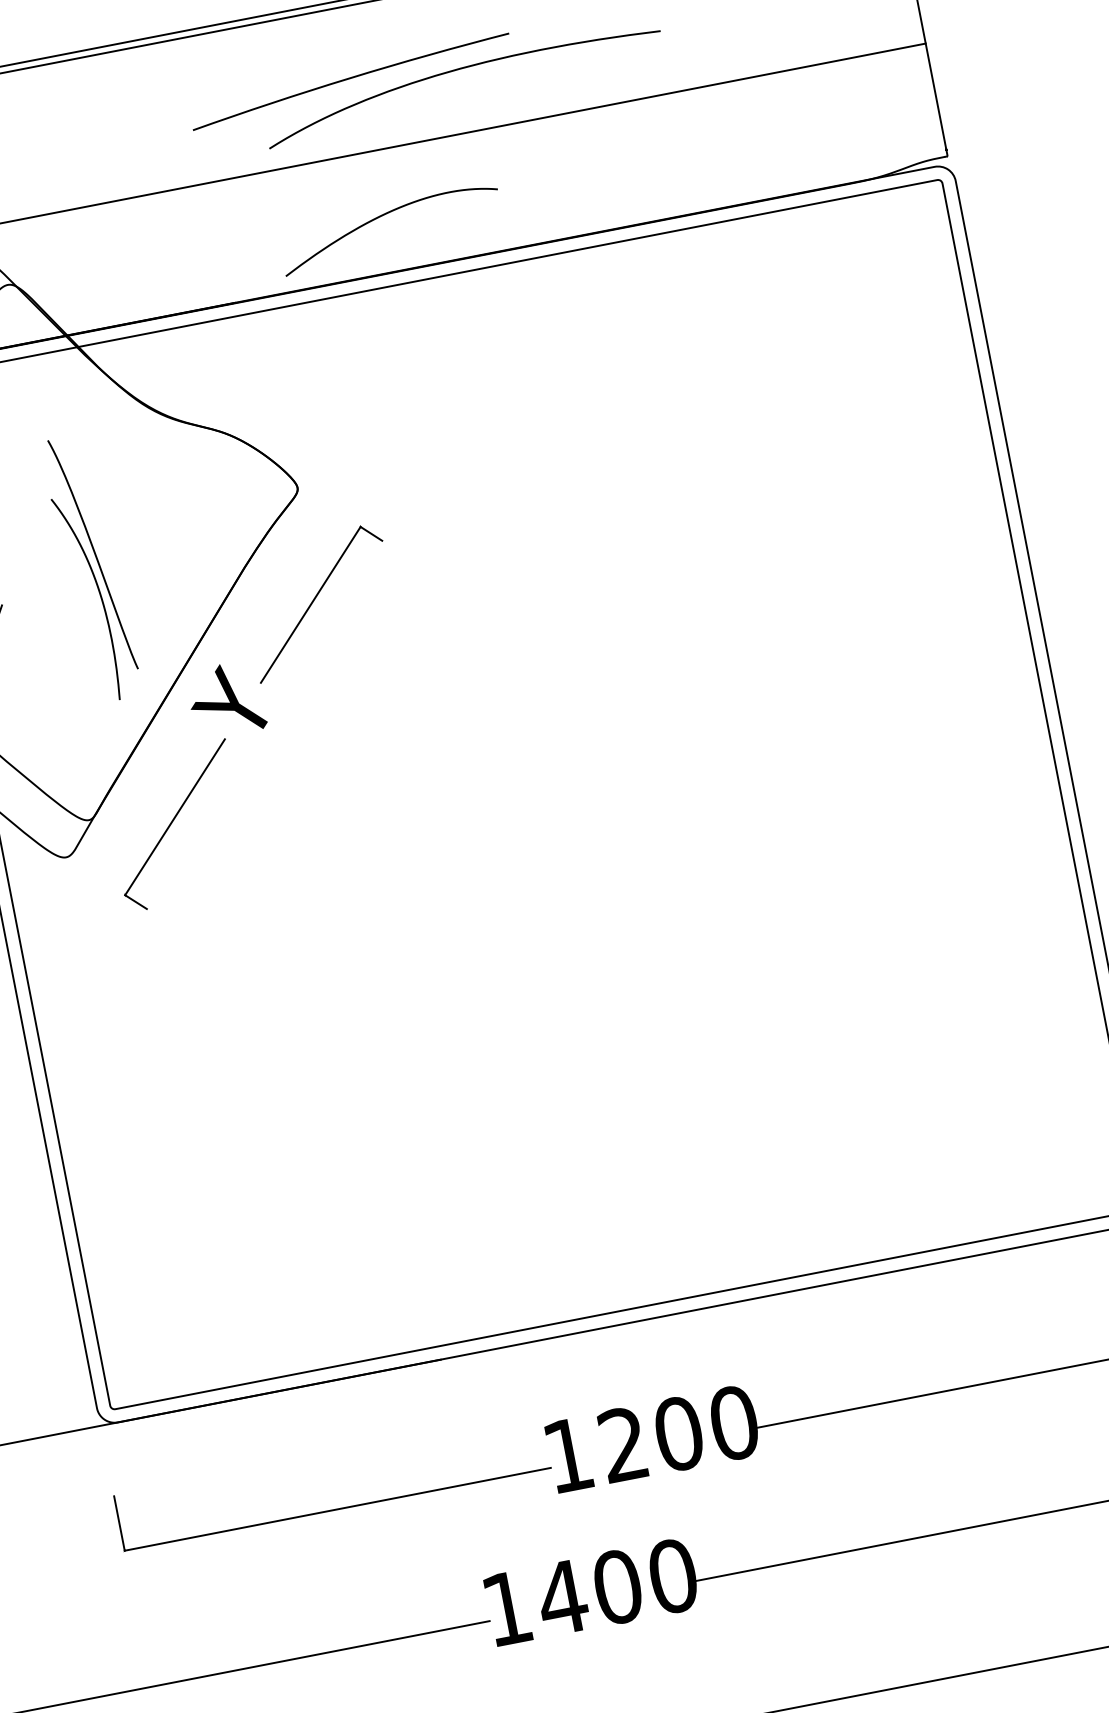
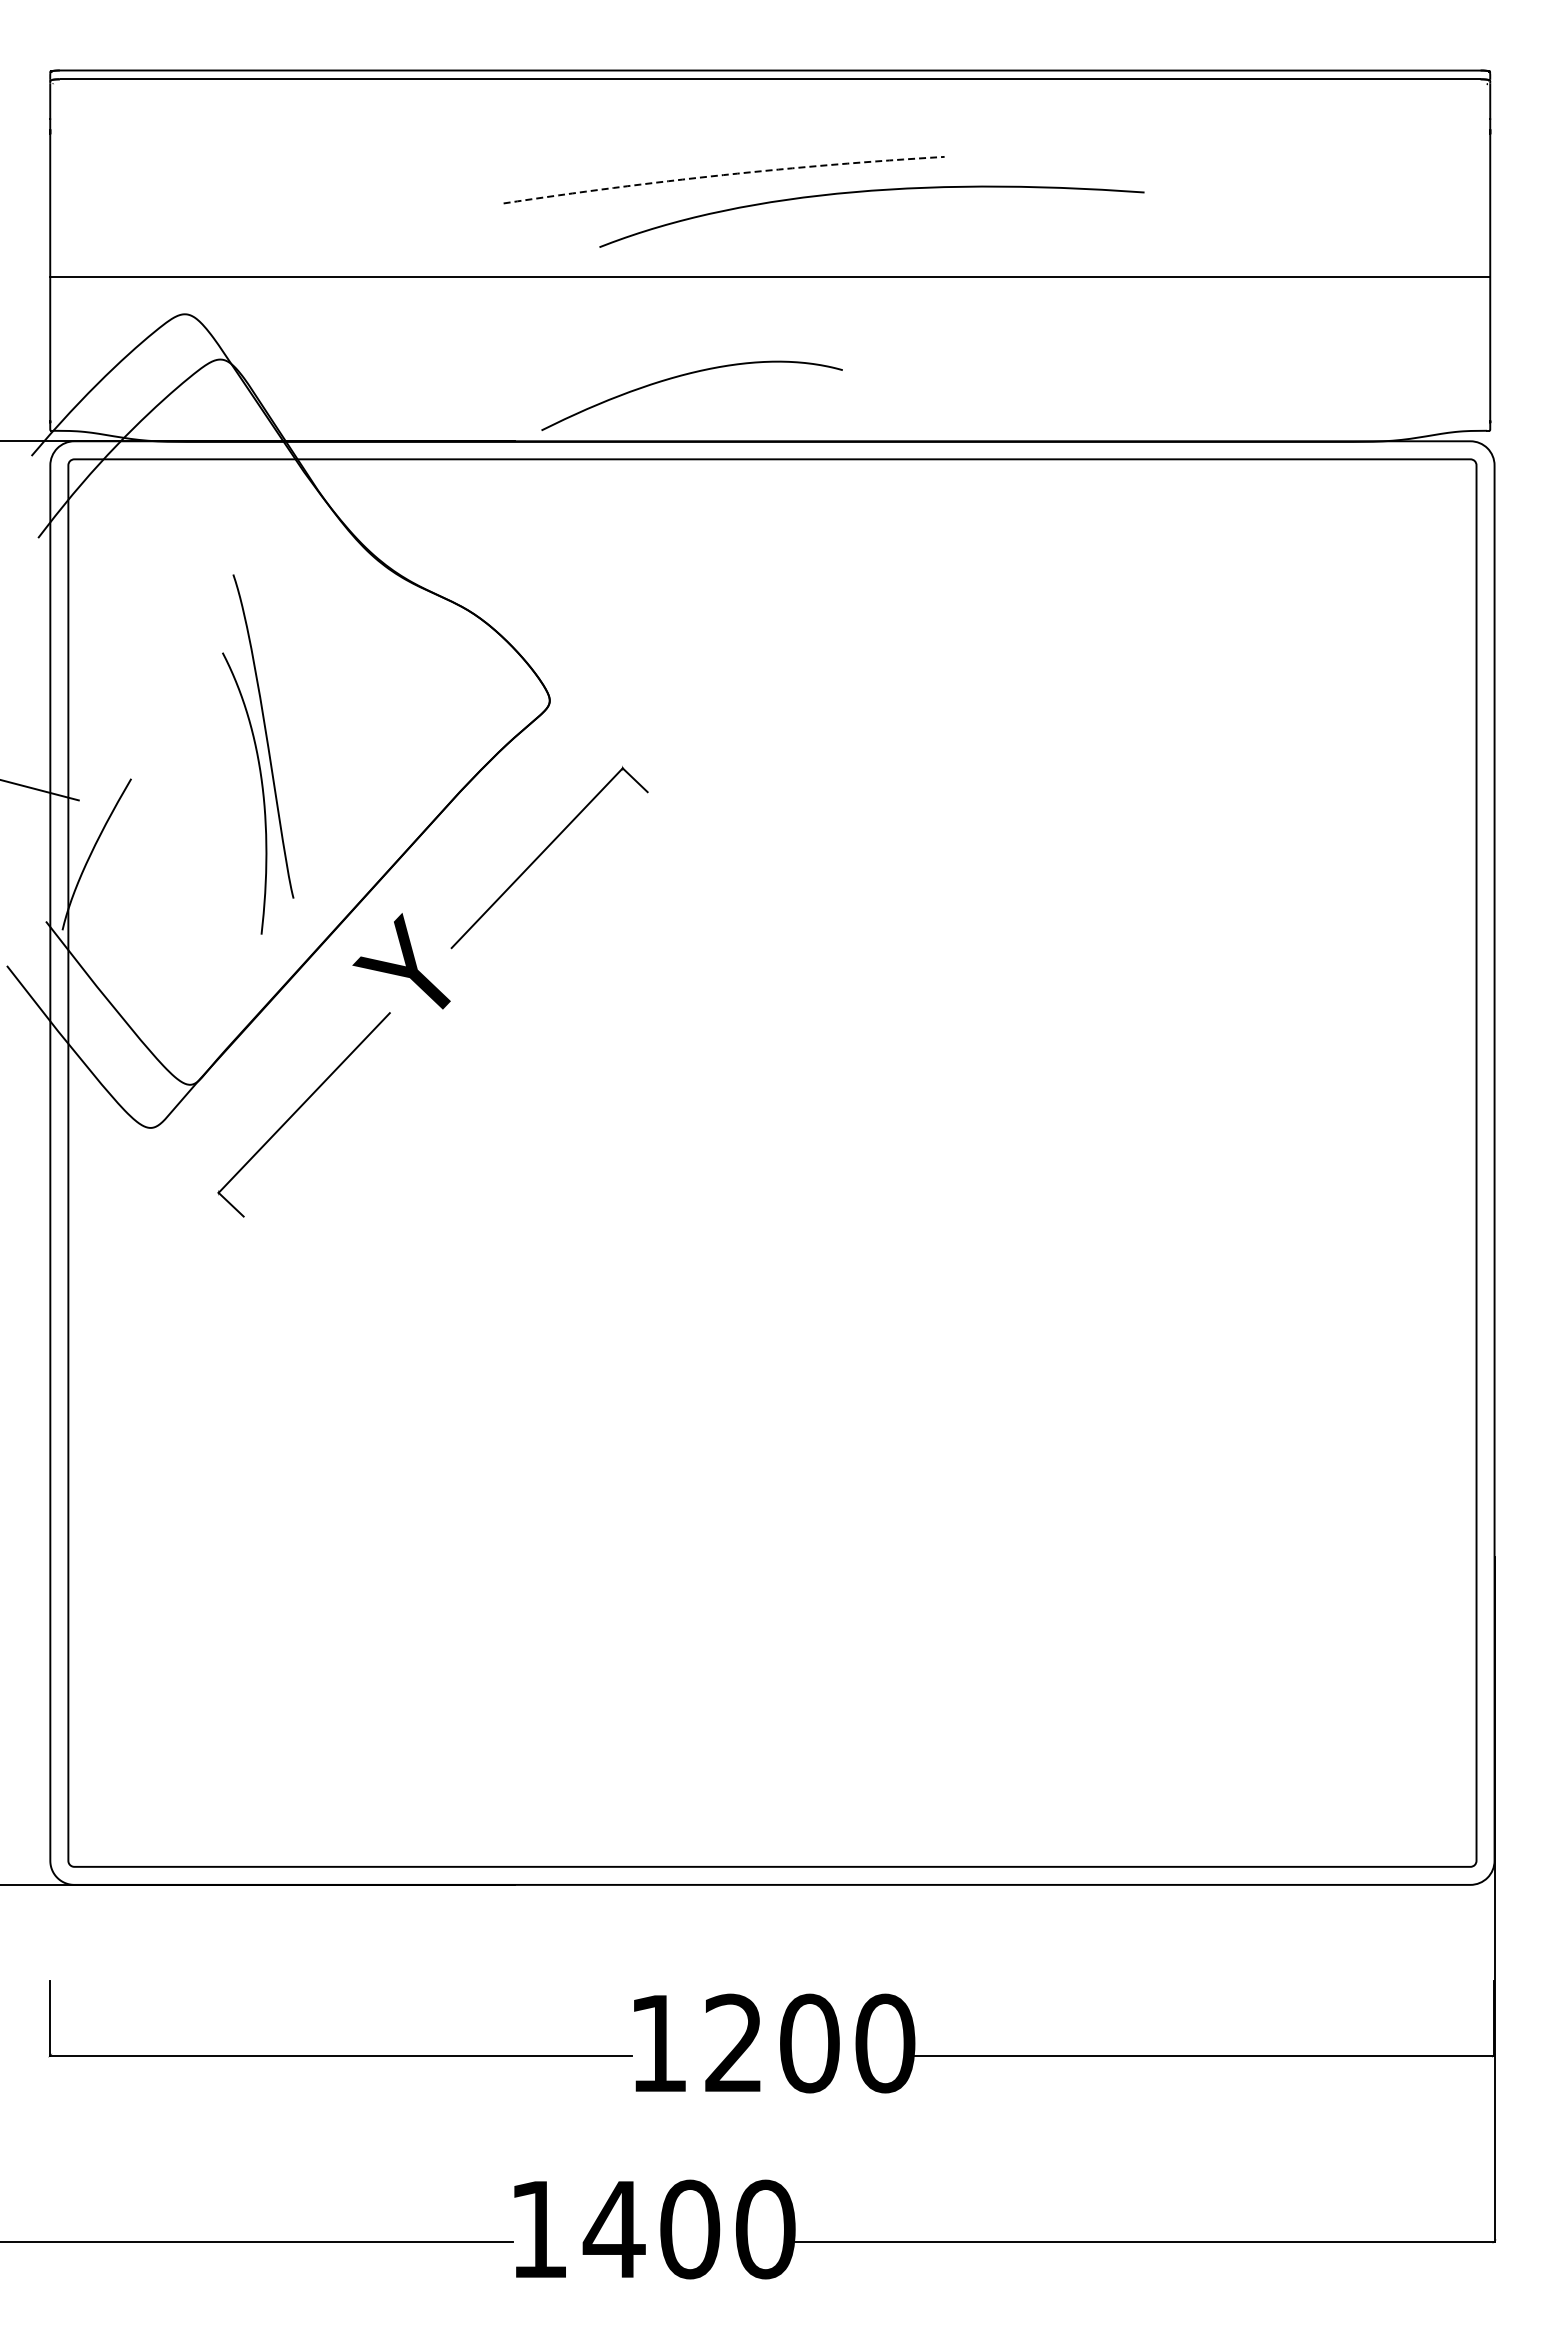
arc: (349, 78) -> (723, 175), solid -> dashed
curve: (384, 215) -> (686, 375), moved

